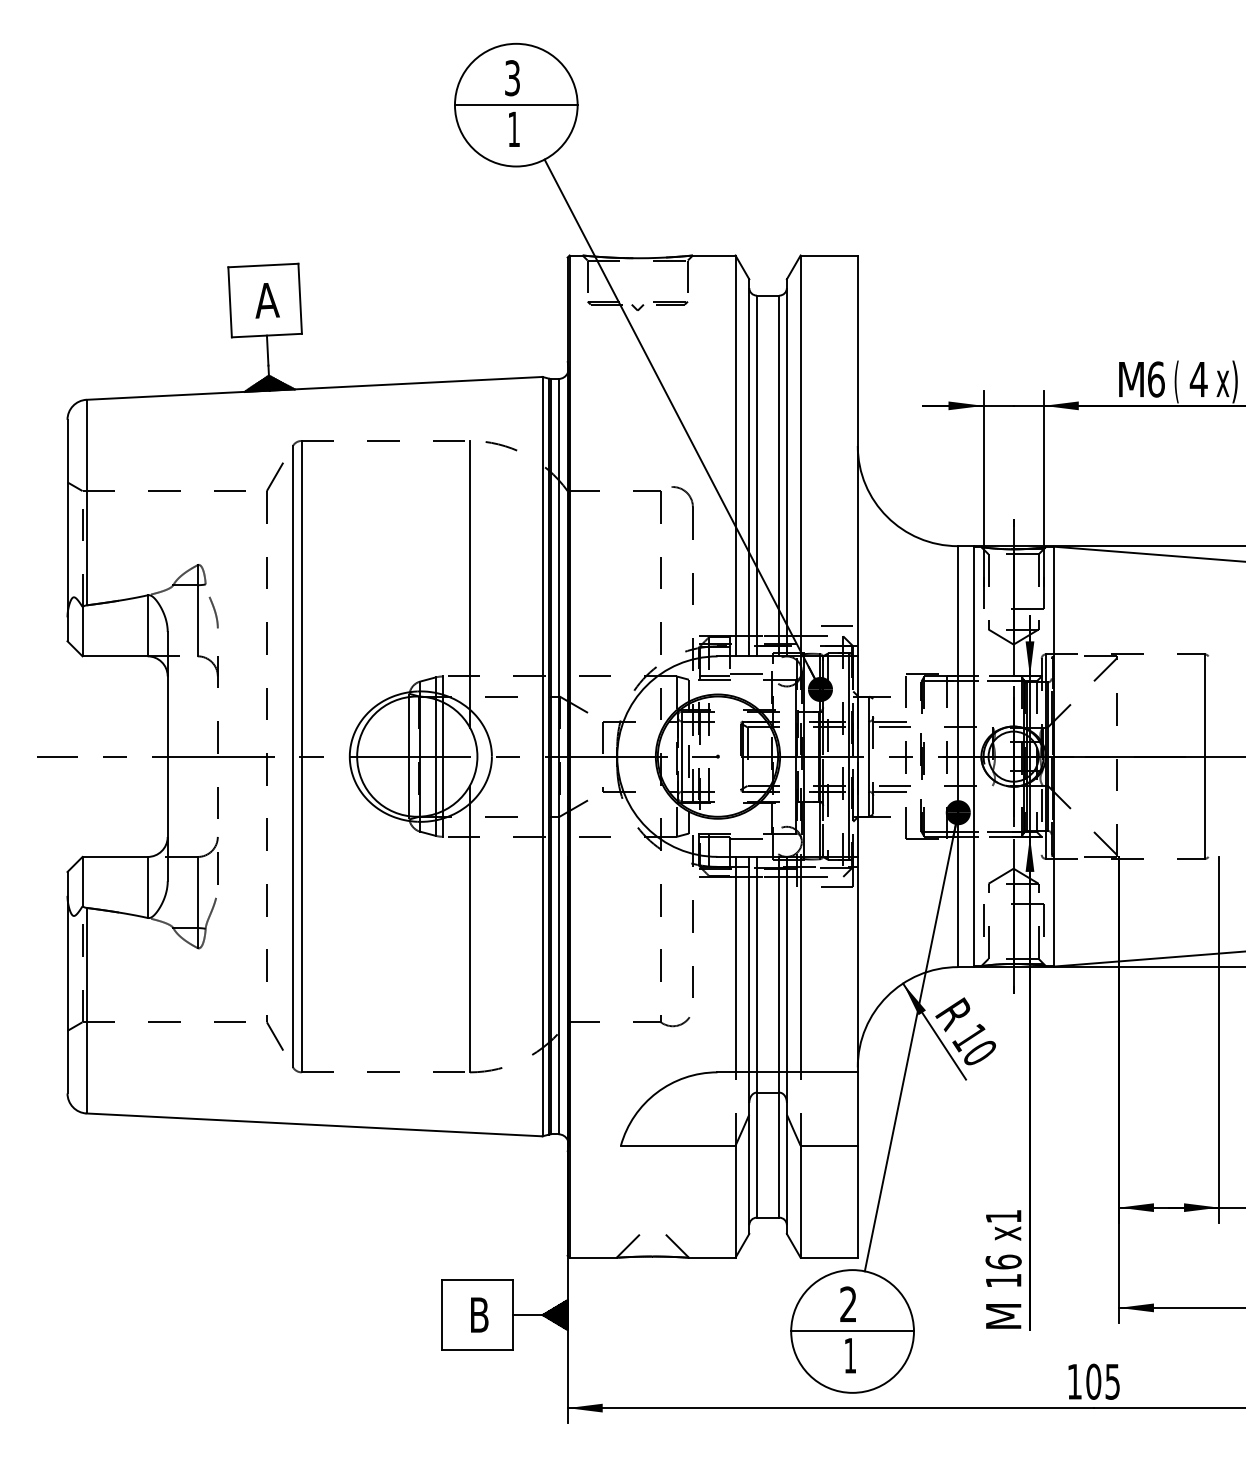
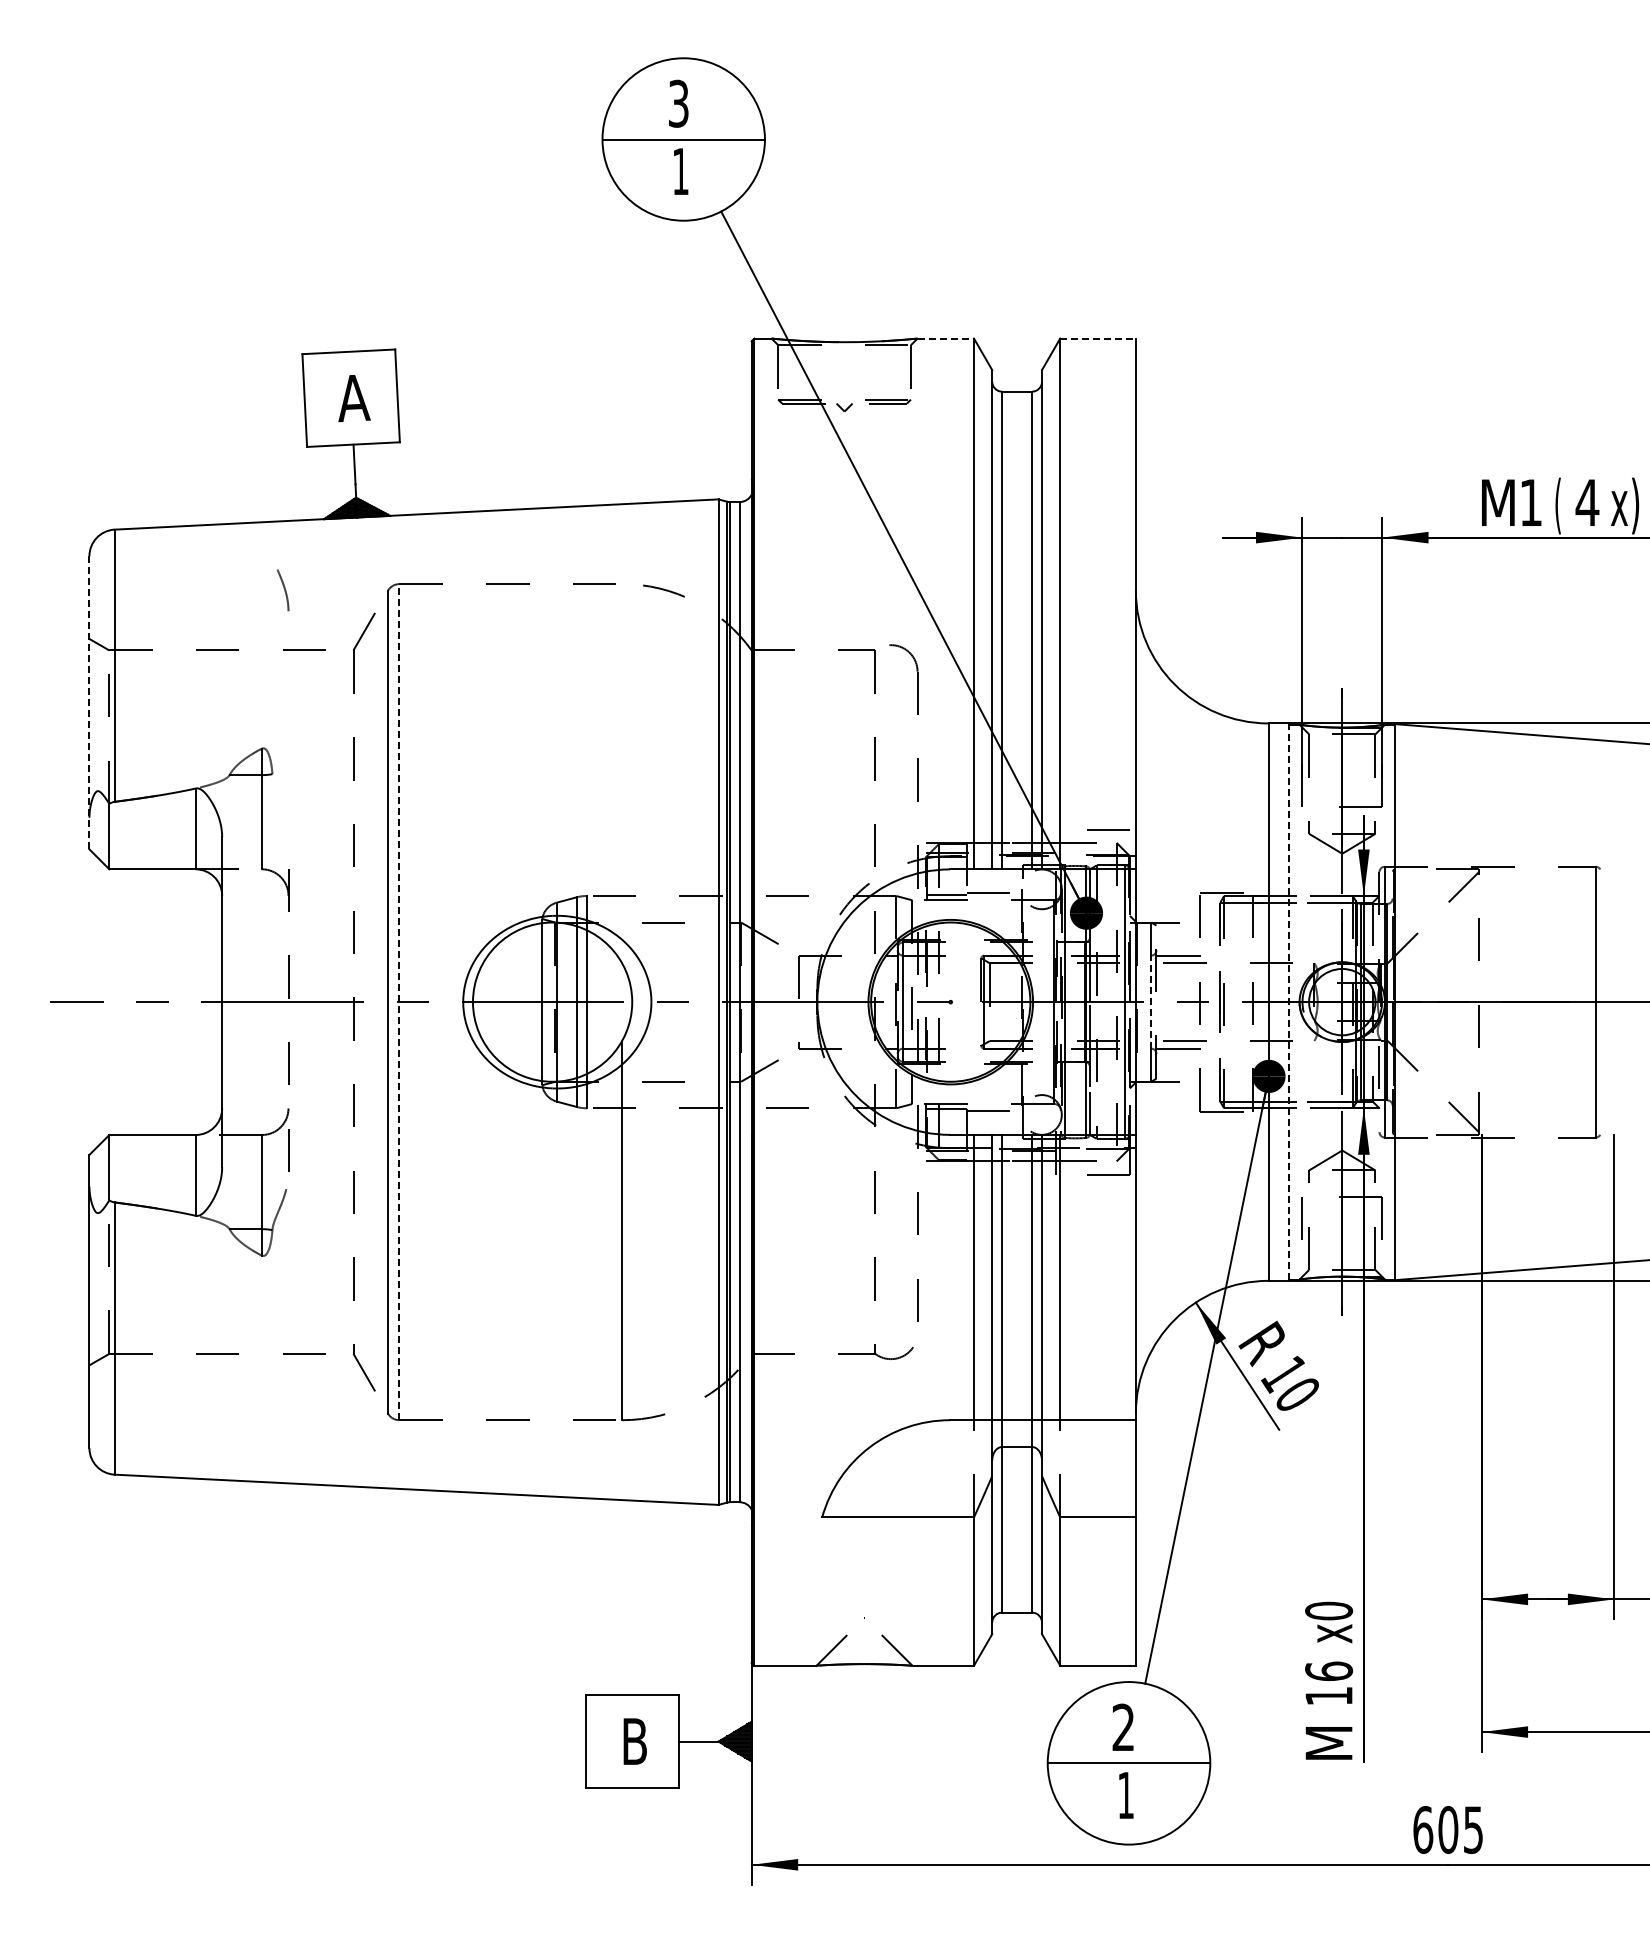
line: (714, 255) -> (946, 338), solid -> dashed
line: (829, 255) -> (1098, 338), solid -> dashed
text: (1156, 379) -> (1531, 502), 6 -> 1
line: (67, 530) -> (89, 702), solid -> dashed
line: (470, 583) -> (622, 773), removed
curve: (214, 612) -> (284, 590), moved
line: (301, 756) -> (399, 1001), solid -> dashed
line: (869, 756) -> (1151, 1001), solid -> dashed
line: (973, 756) -> (1289, 1002), solid -> dashed
text: (1003, 1216) -> (1329, 1610), x1 -> x0
text: (1074, 1381) -> (1423, 1829), 105 -> 605

